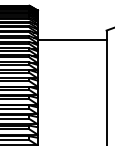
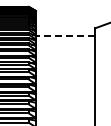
line: (72, 40) -> (65, 36), solid -> dashed

